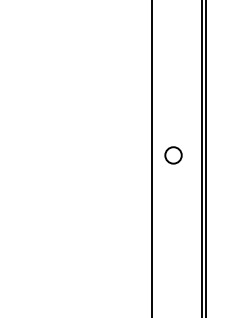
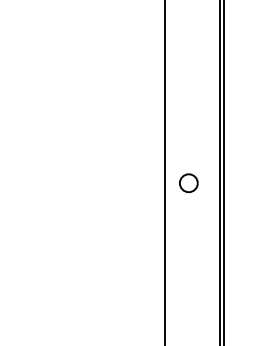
circle: (173, 155) -> (188, 183), moved

